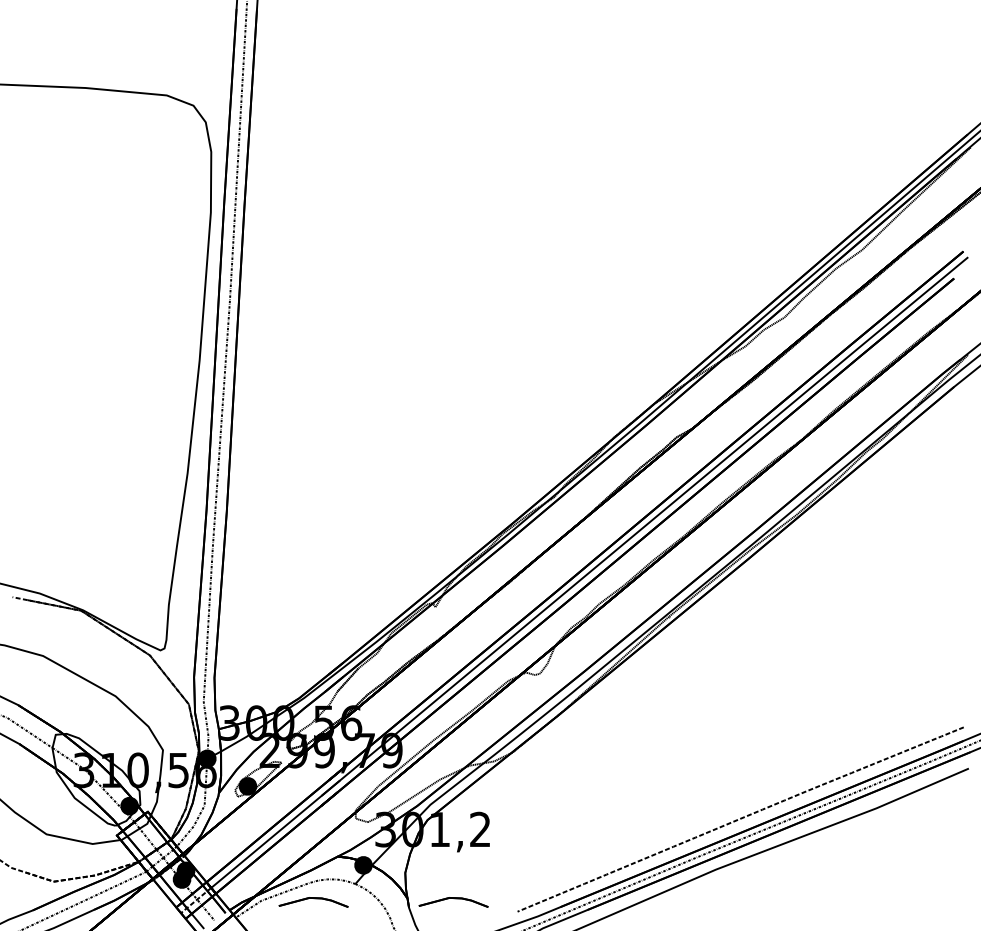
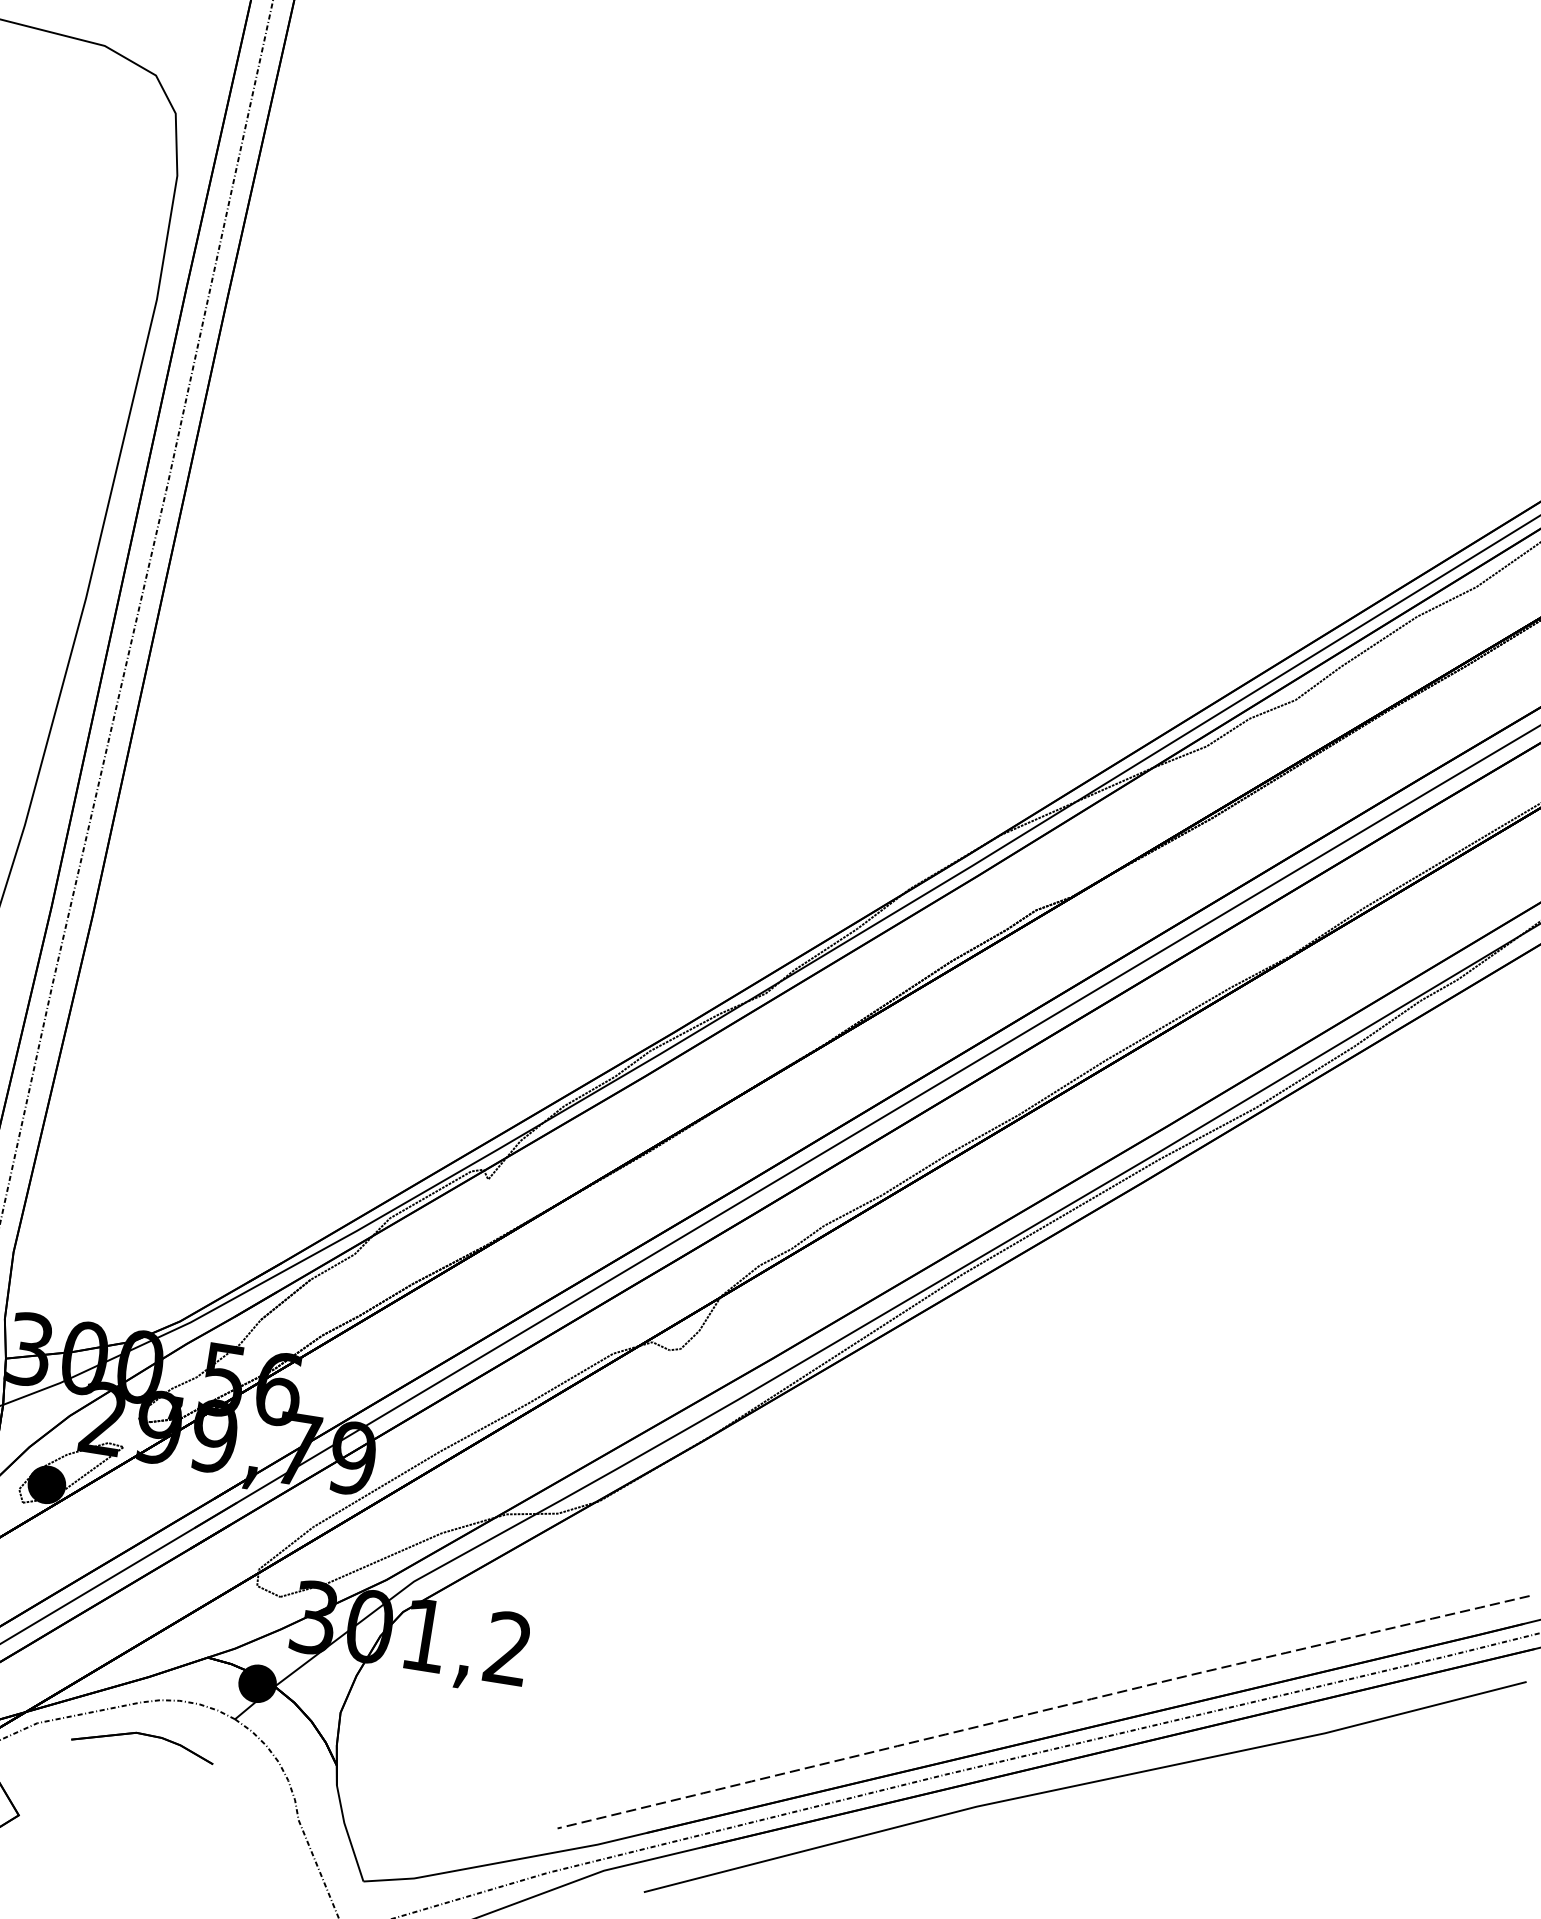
part: (453, 902) -> (429, 1788), removed

